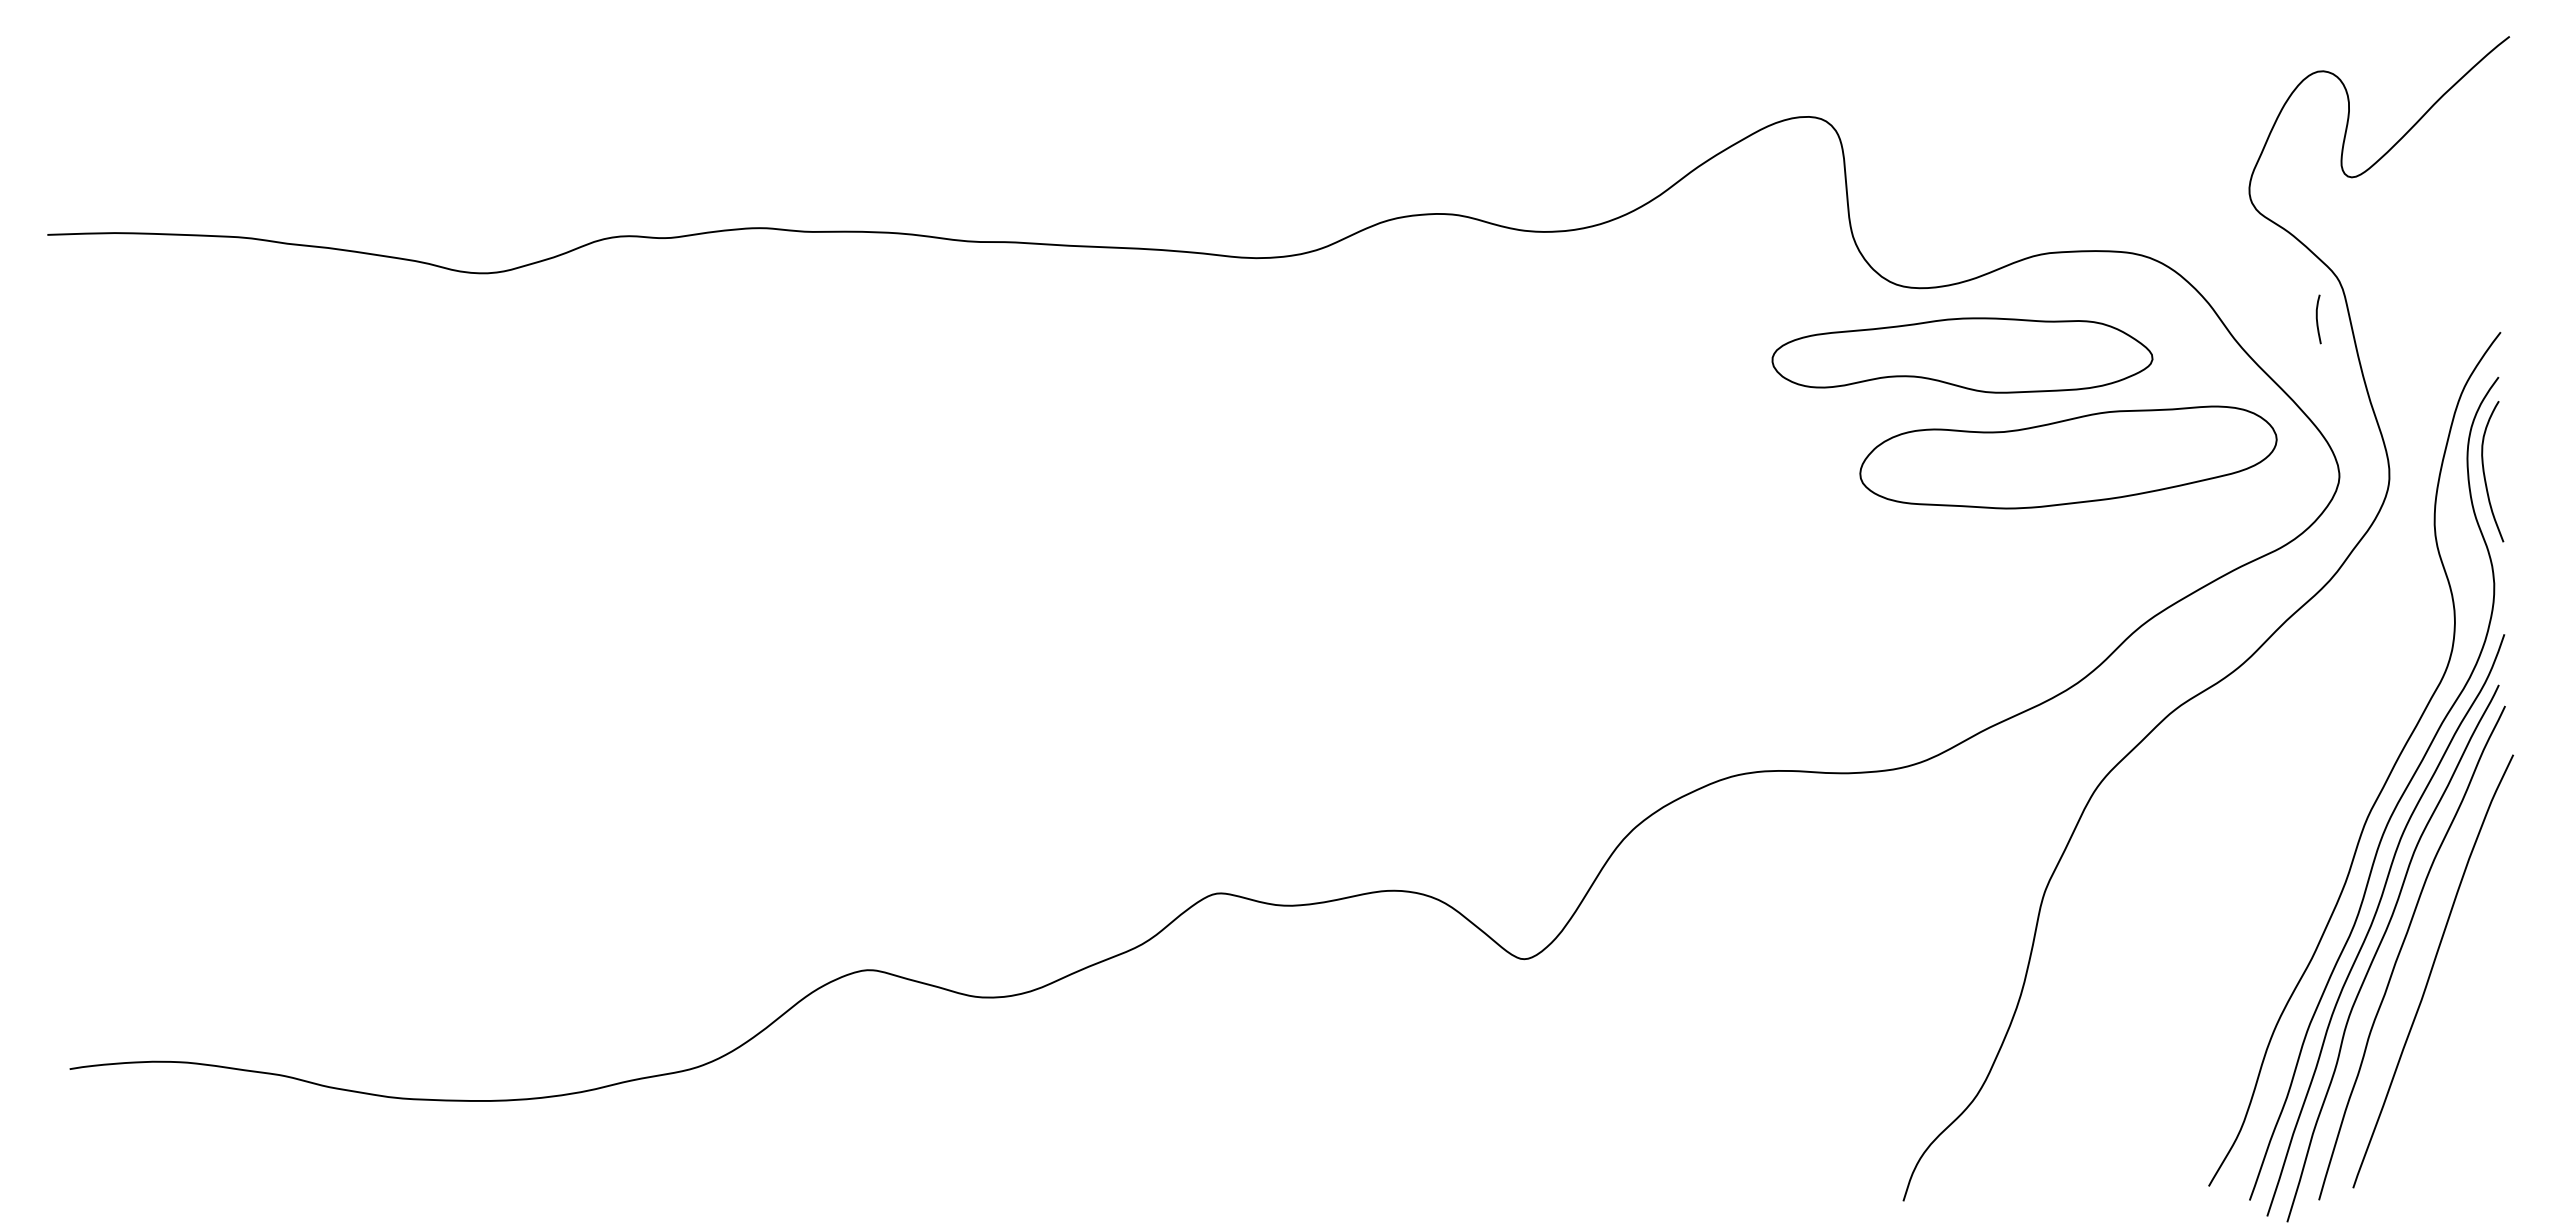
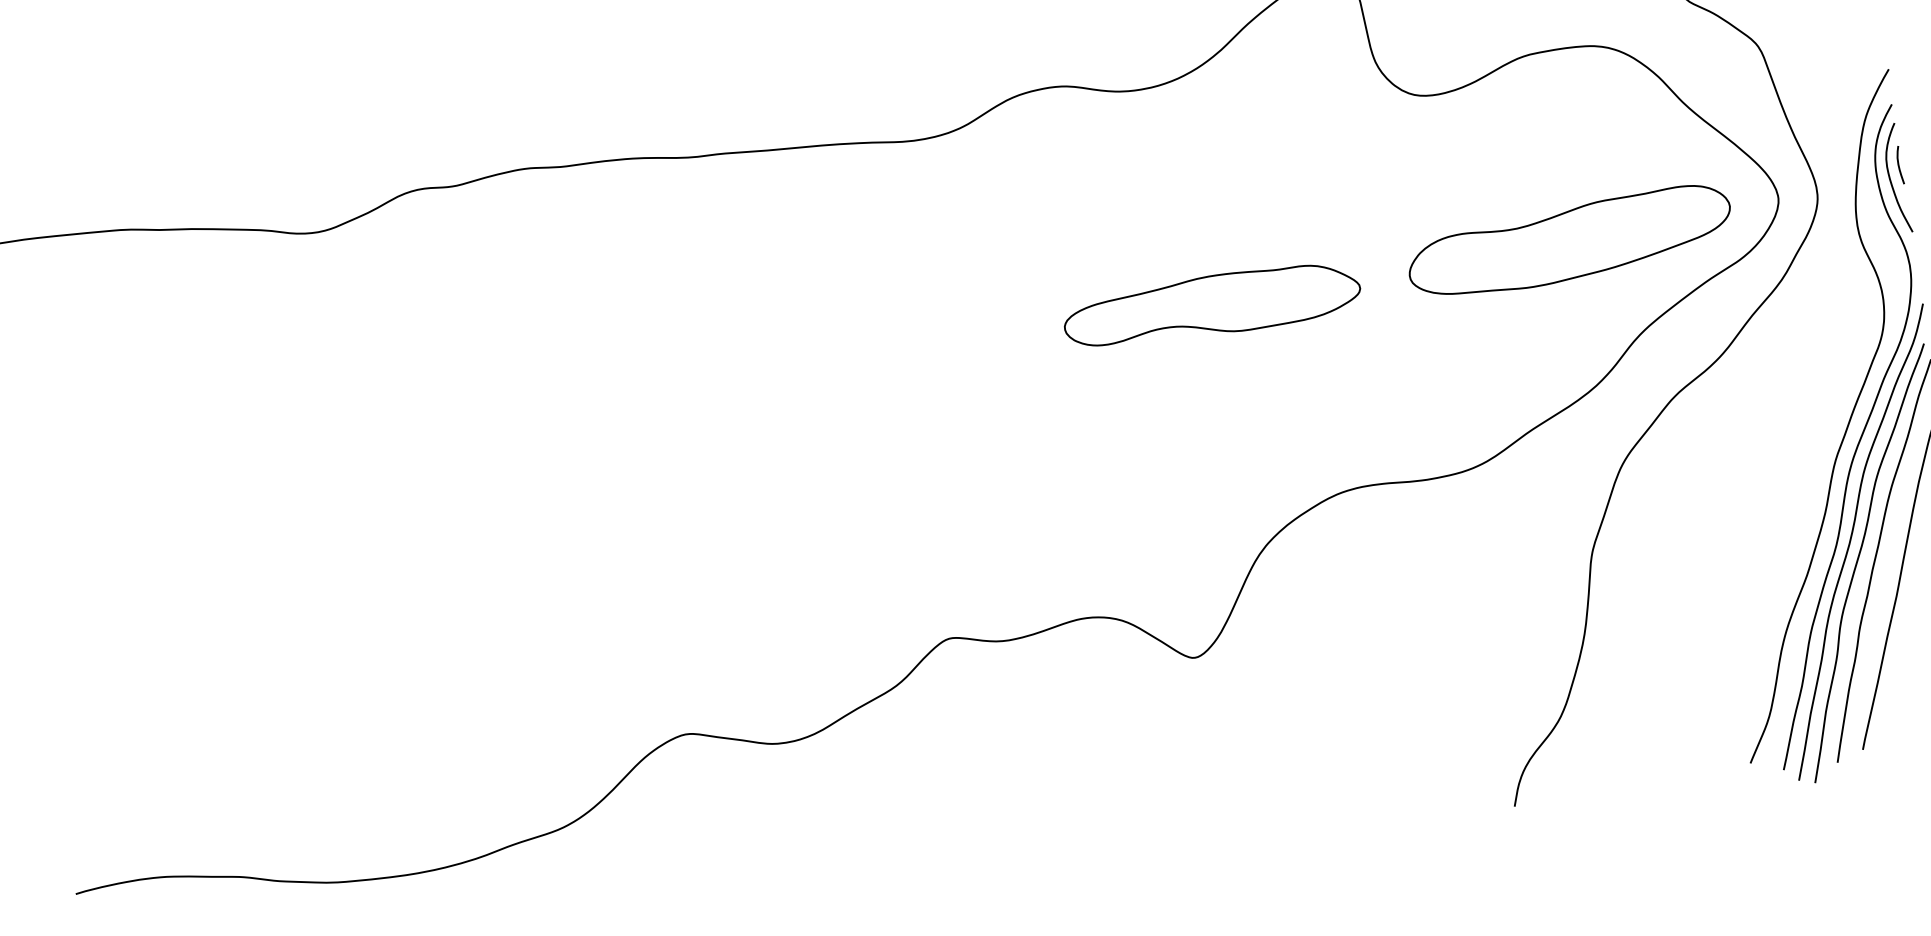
curve: (2317, 319) -> (1899, 165), moved
part: (1962, 355) -> (1212, 305), moved
part: (2068, 457) -> (1569, 241), moved

